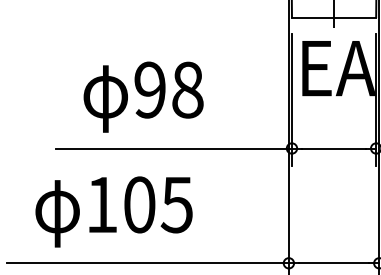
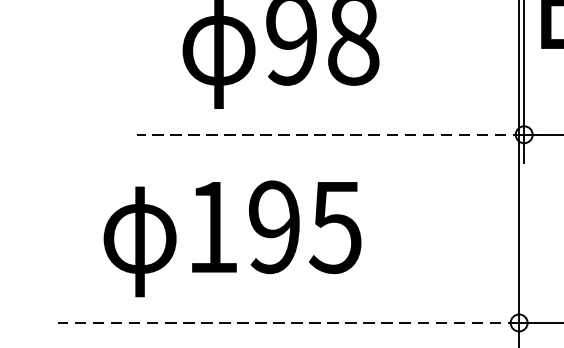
line: (173, 148) -> (329, 134), solid -> dashed
text: (139, 204) -> (274, 226), 105 -> 195
line: (148, 263) -> (288, 323), solid -> dashed

